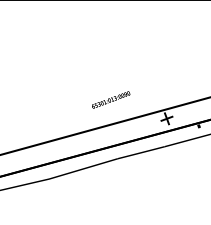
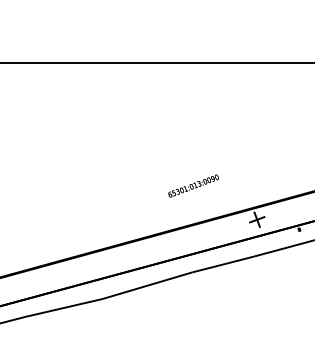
text: (110, 99) -> (193, 185), moved

